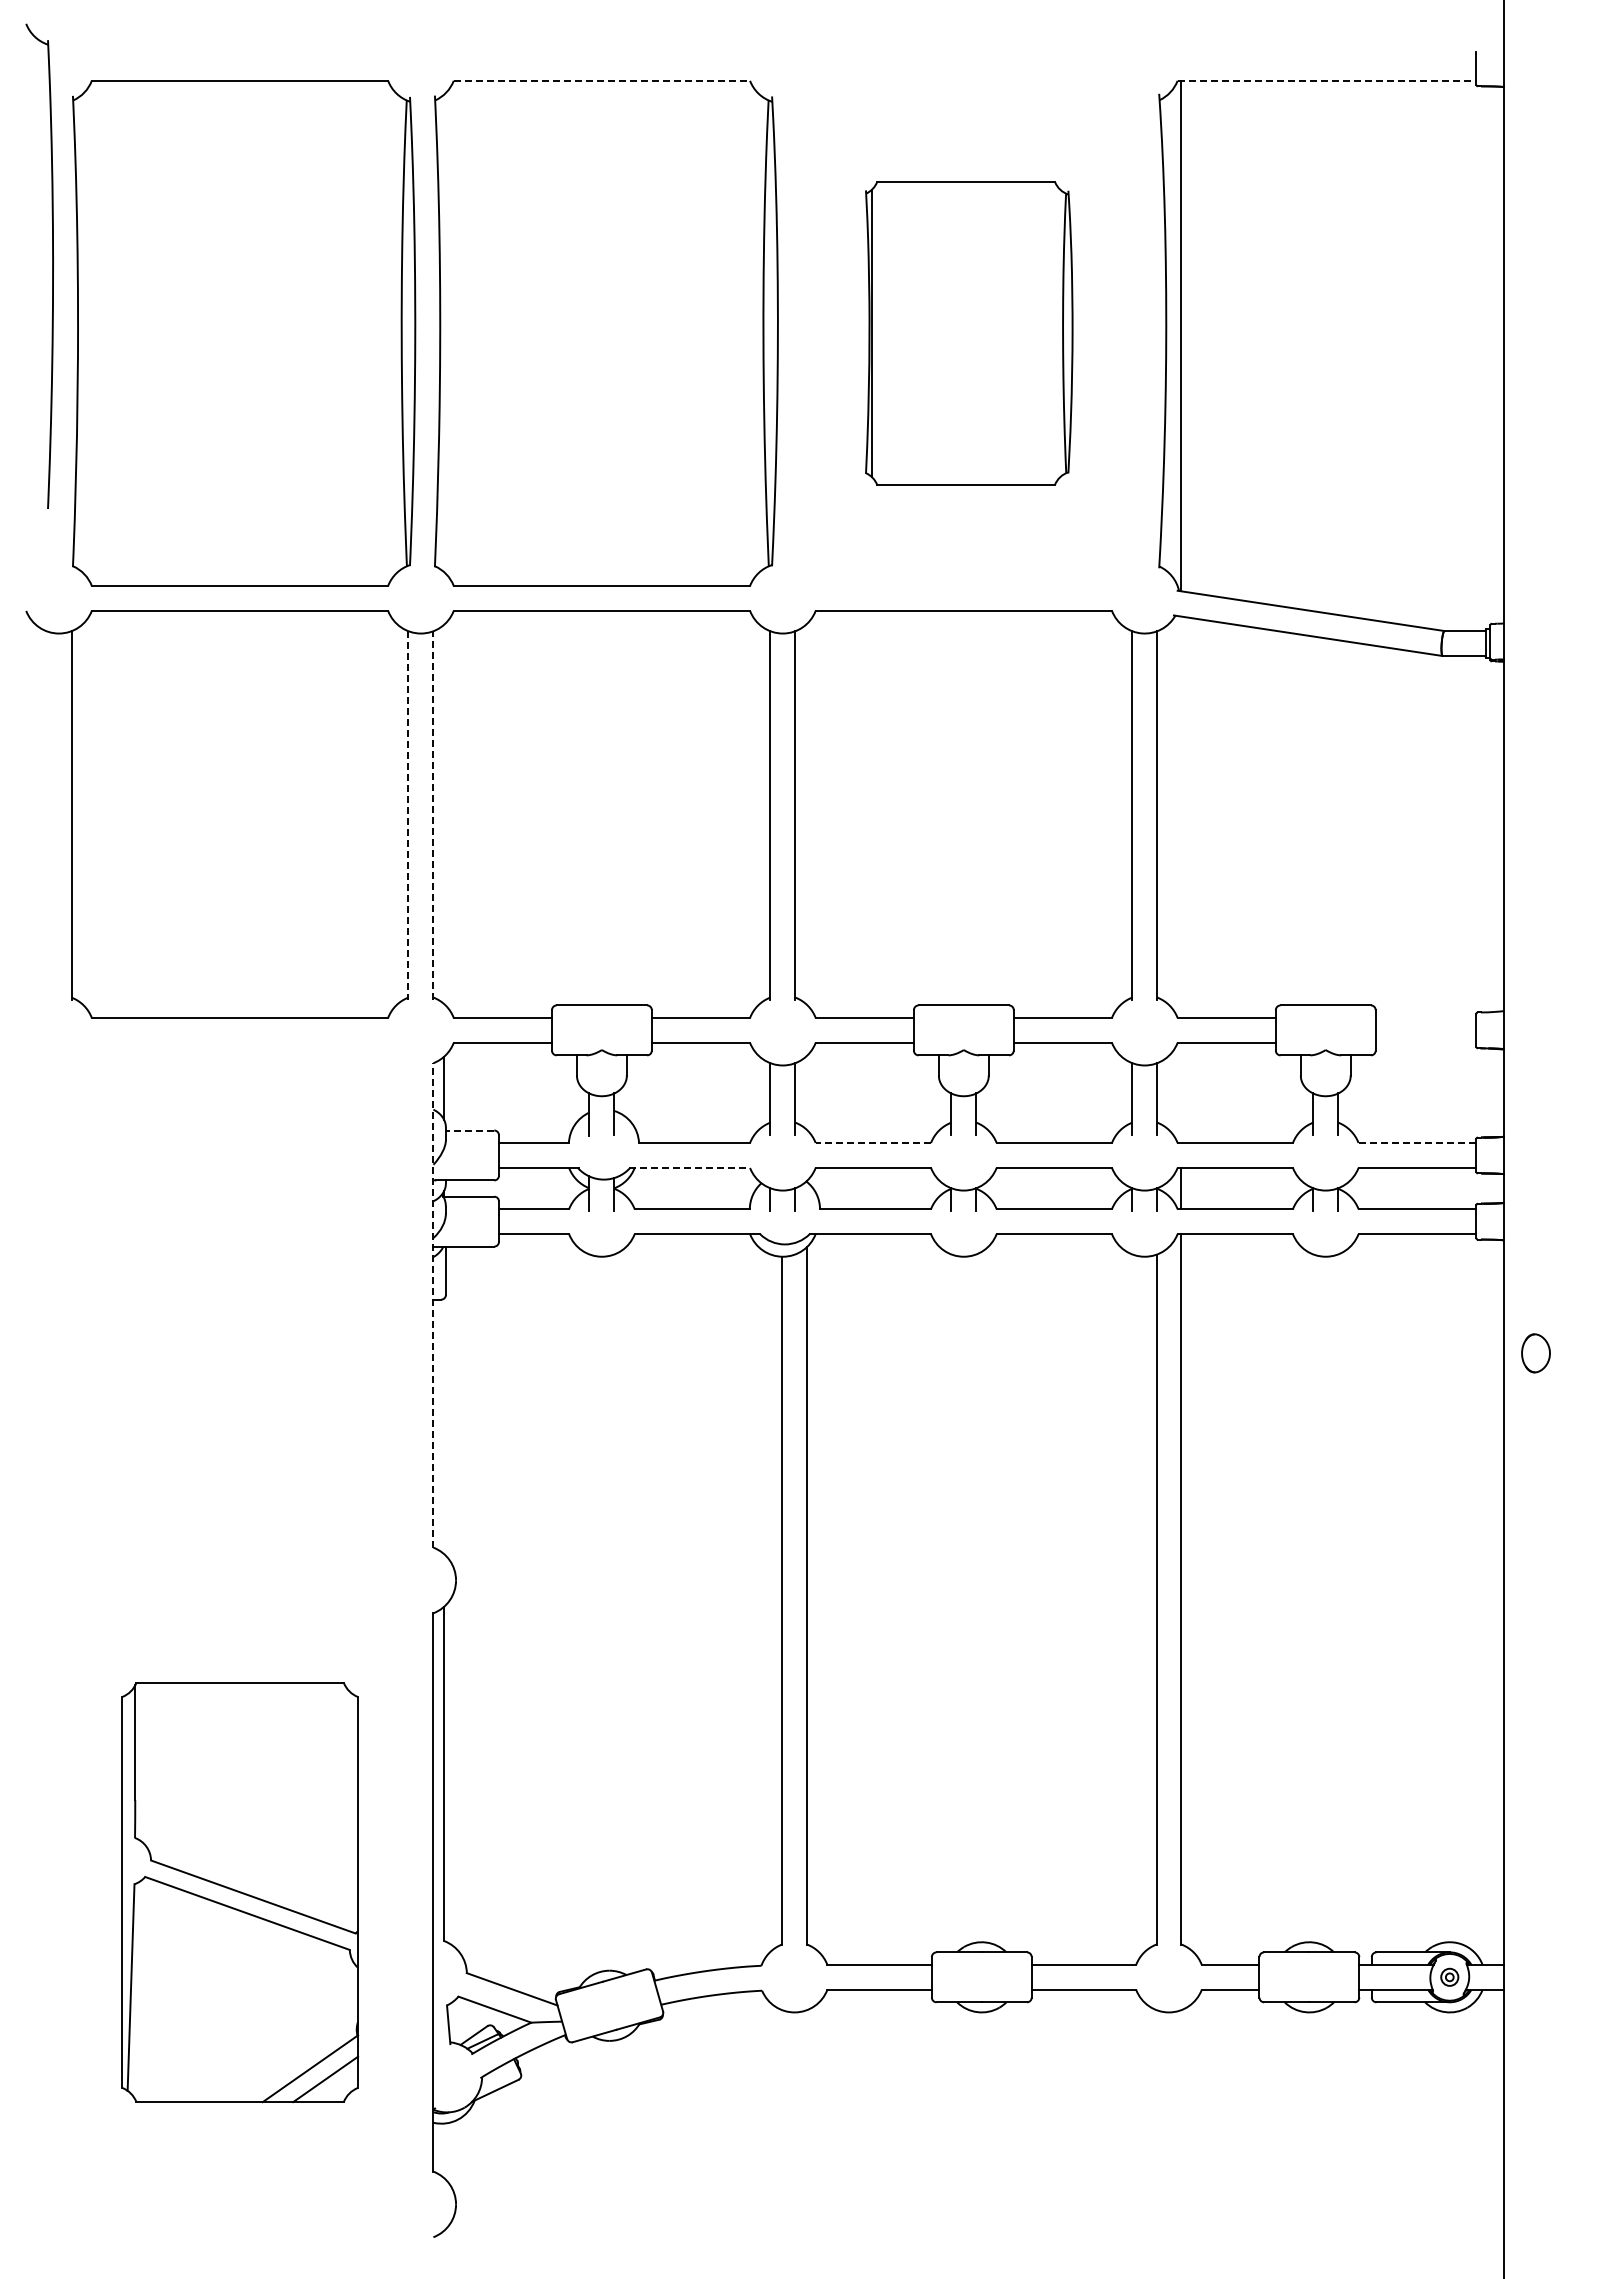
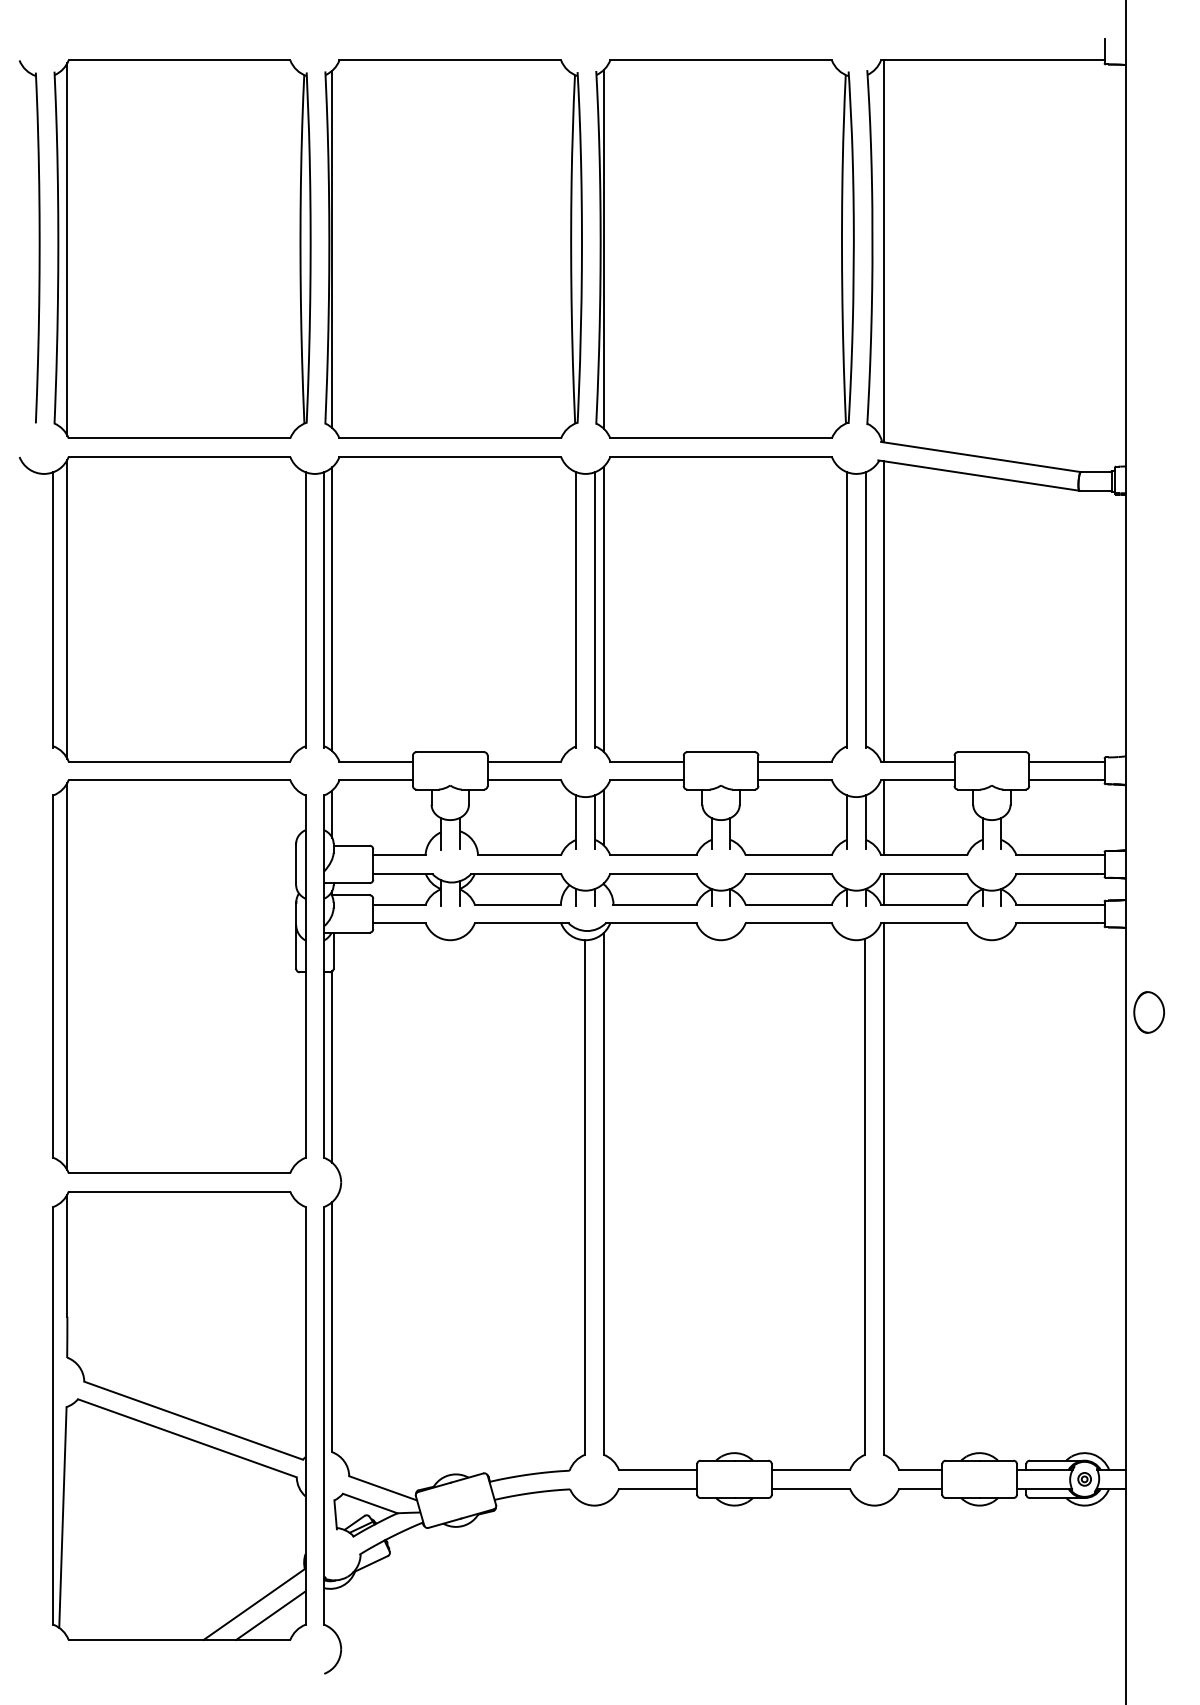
line: (602, 80) -> (450, 60), dashed -> solid
line: (1327, 80) -> (993, 60), dashed -> solid
part: (52, 265) -> (39, 241), moved
line: (90, 333) -> (67, 249), added
line: (444, 333) -> (332, 249), added
part: (969, 333) -> (725, 249), size x1.67
line: (807, 813) -> (604, 608), added
line: (90, 814) -> (67, 609), added
line: (433, 814) -> (324, 609), dashed -> solid
line: (444, 814) -> (332, 609), added
line: (408, 815) -> (305, 610), dashed -> solid
line: (1181, 816) -> (883, 610), added
line: (1425, 1017) -> (1066, 761), added
line: (1425, 1042) -> (1066, 779), added
line: (807, 1092) -> (604, 817), added
line: (1181, 1092) -> (883, 817), added
line: (469, 1130) -> (351, 845), dashed -> solid
line: (873, 1142) -> (653, 854), dashed -> solid
line: (1417, 1142) -> (1060, 854), dashed -> solid
line: (690, 1167) -> (516, 873), dashed -> solid
line: (433, 1304) -> (324, 975), dashed -> solid
part: (239, 1305) -> (179, 976), added
part: (1535, 1353) -> (1148, 1012), size x1.43
line: (444, 1426) -> (332, 1067), added
part: (240, 1892) -> (179, 1415), size x1.43

